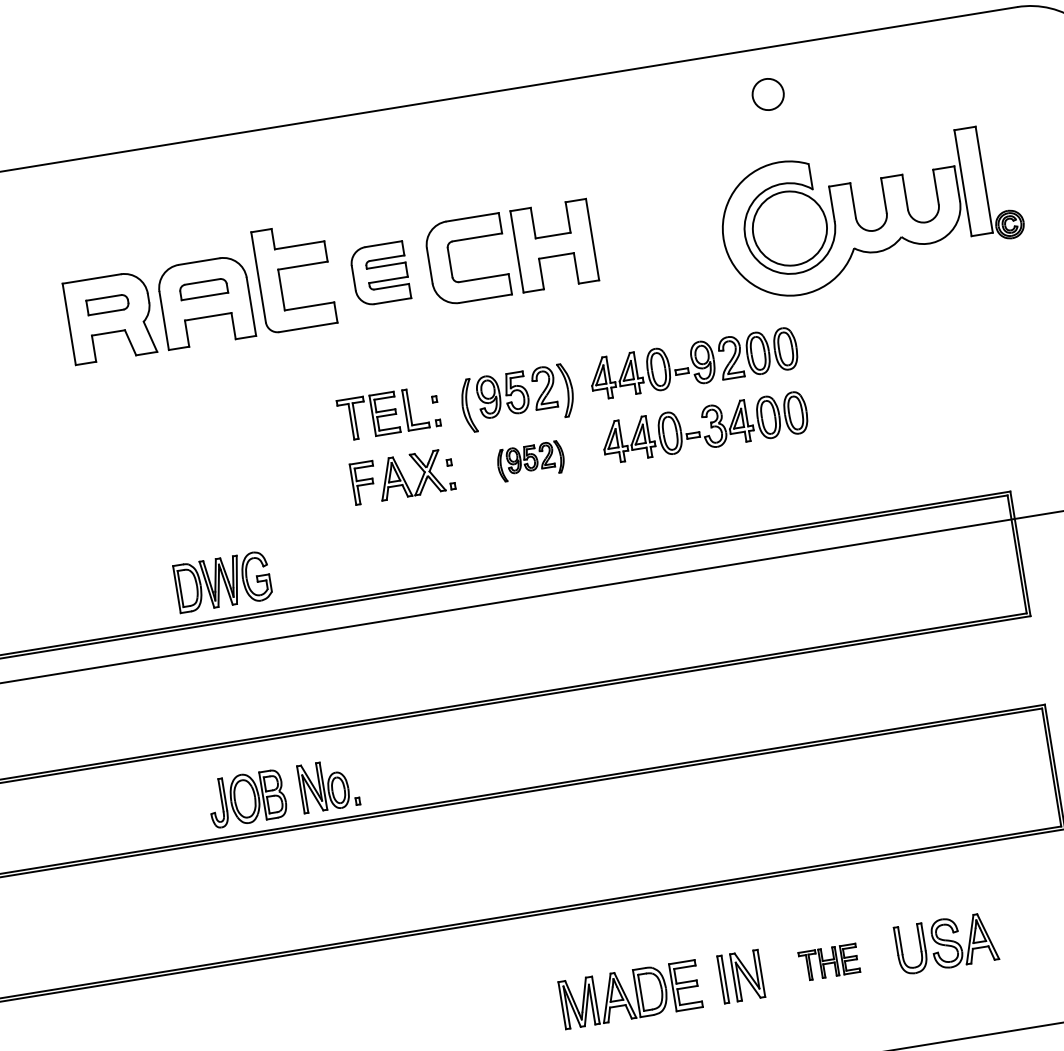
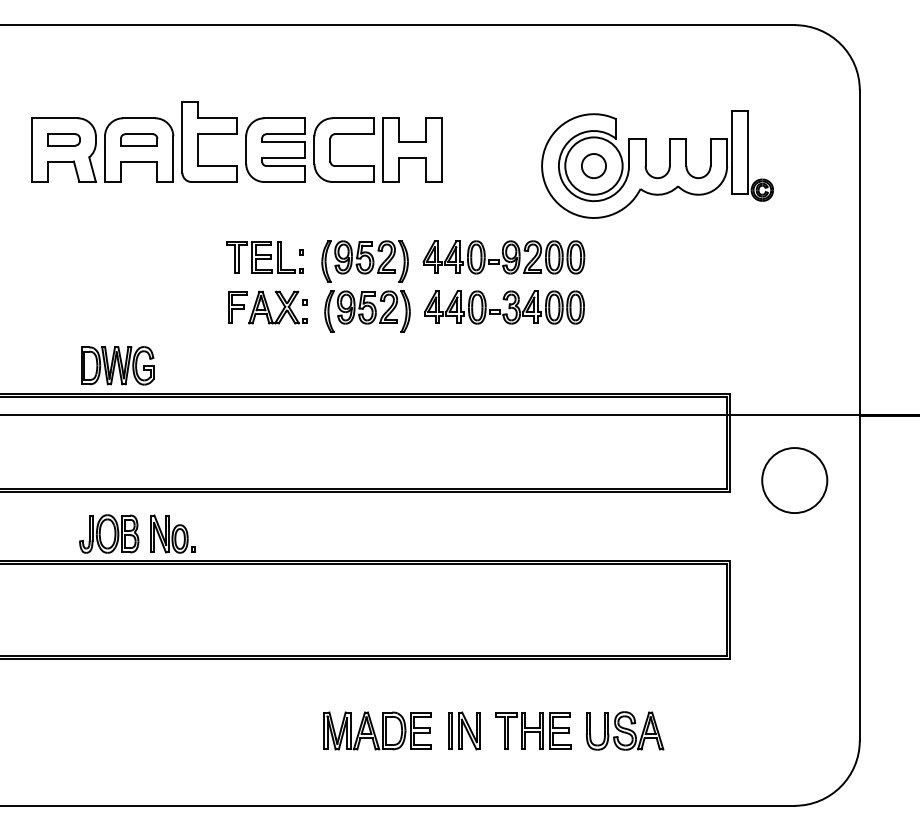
circle: (767, 93) -> (593, 165), moved
part: (379, 273) -> (275, 149), size x1.43
part: (530, 461) -> (367, 311), size x1.67
part: (829, 961) -> (533, 730), size x1.67

